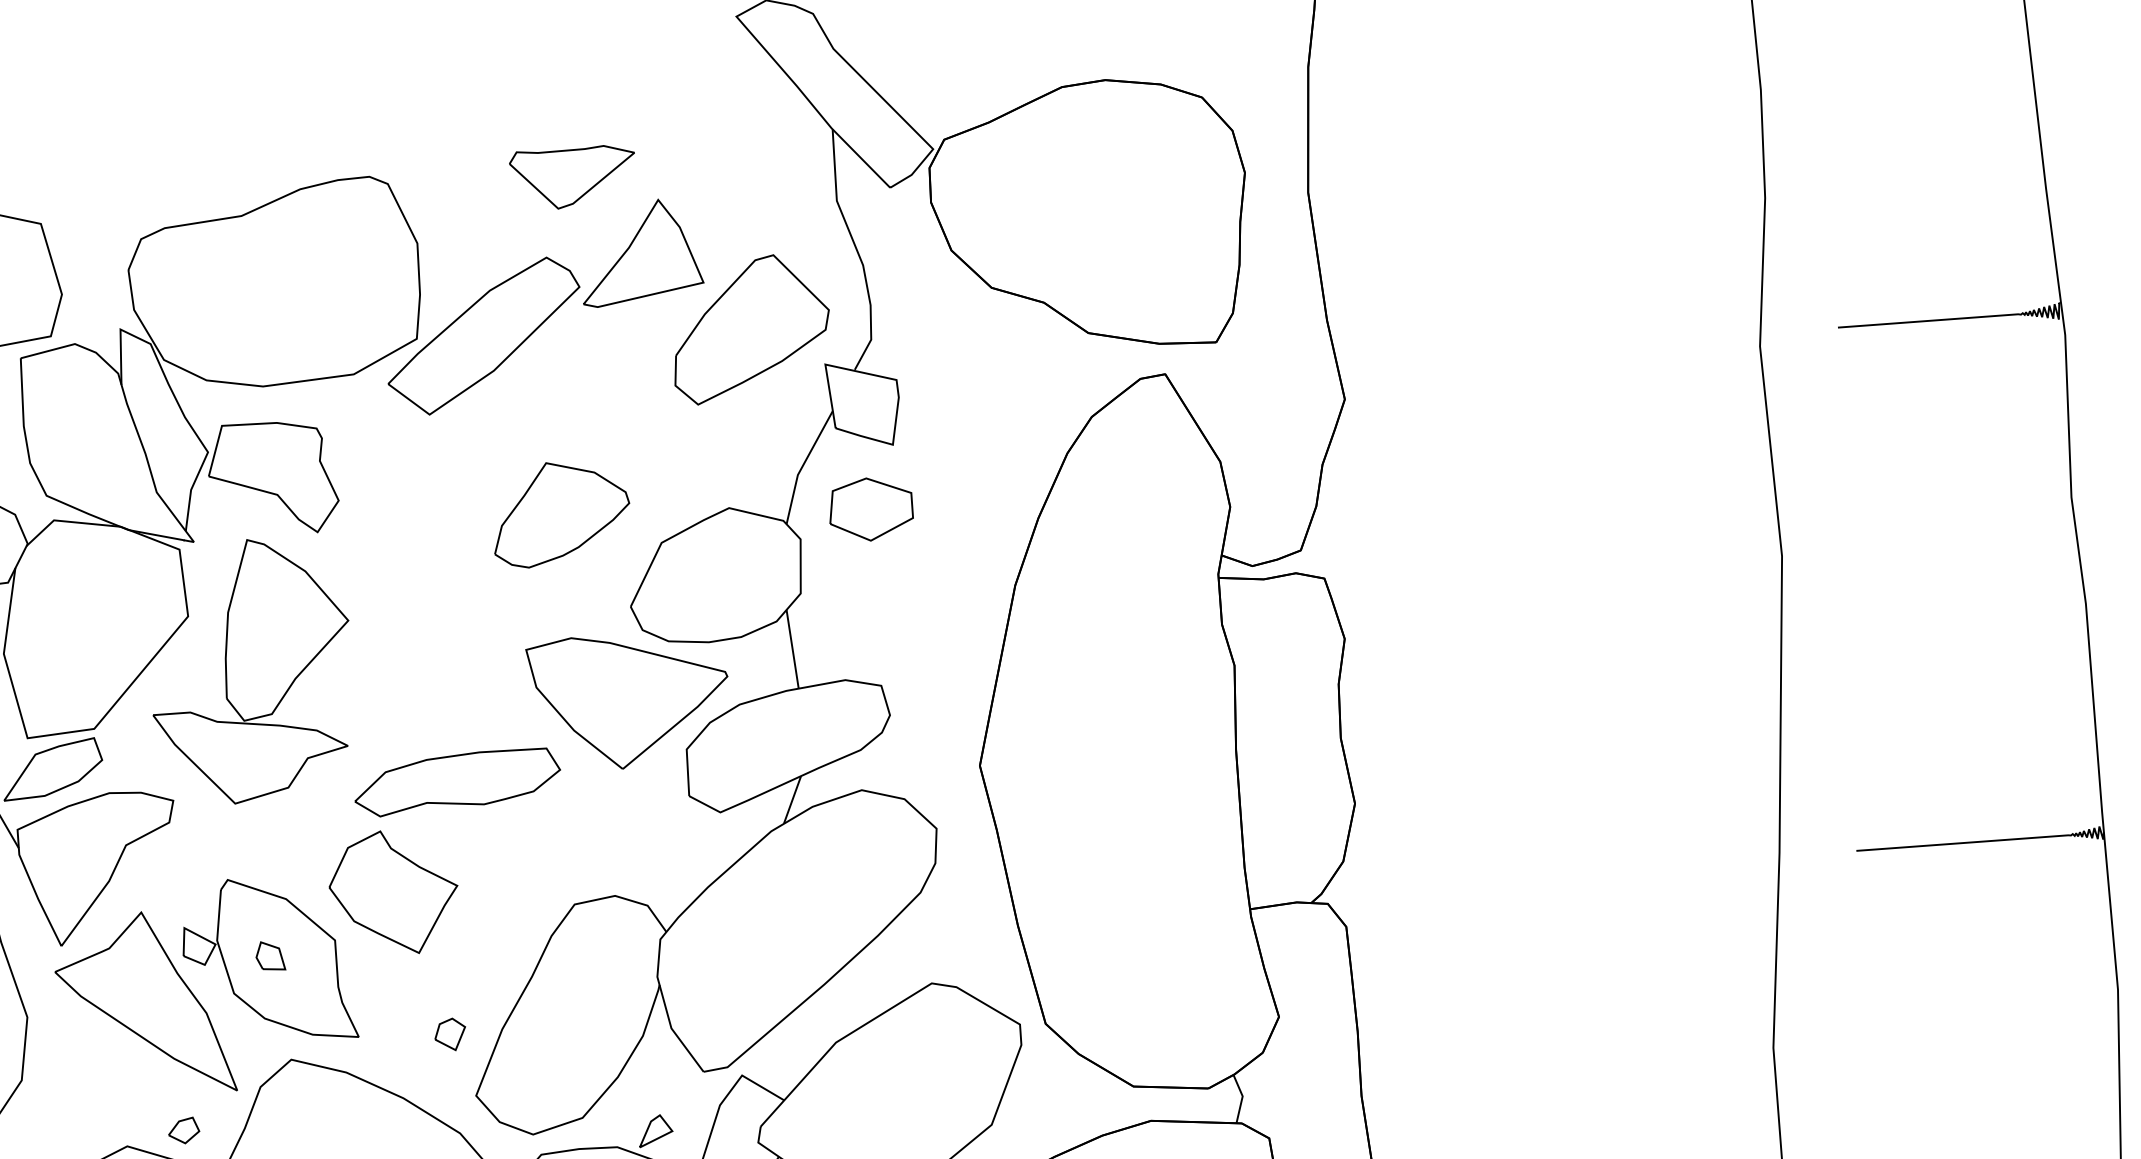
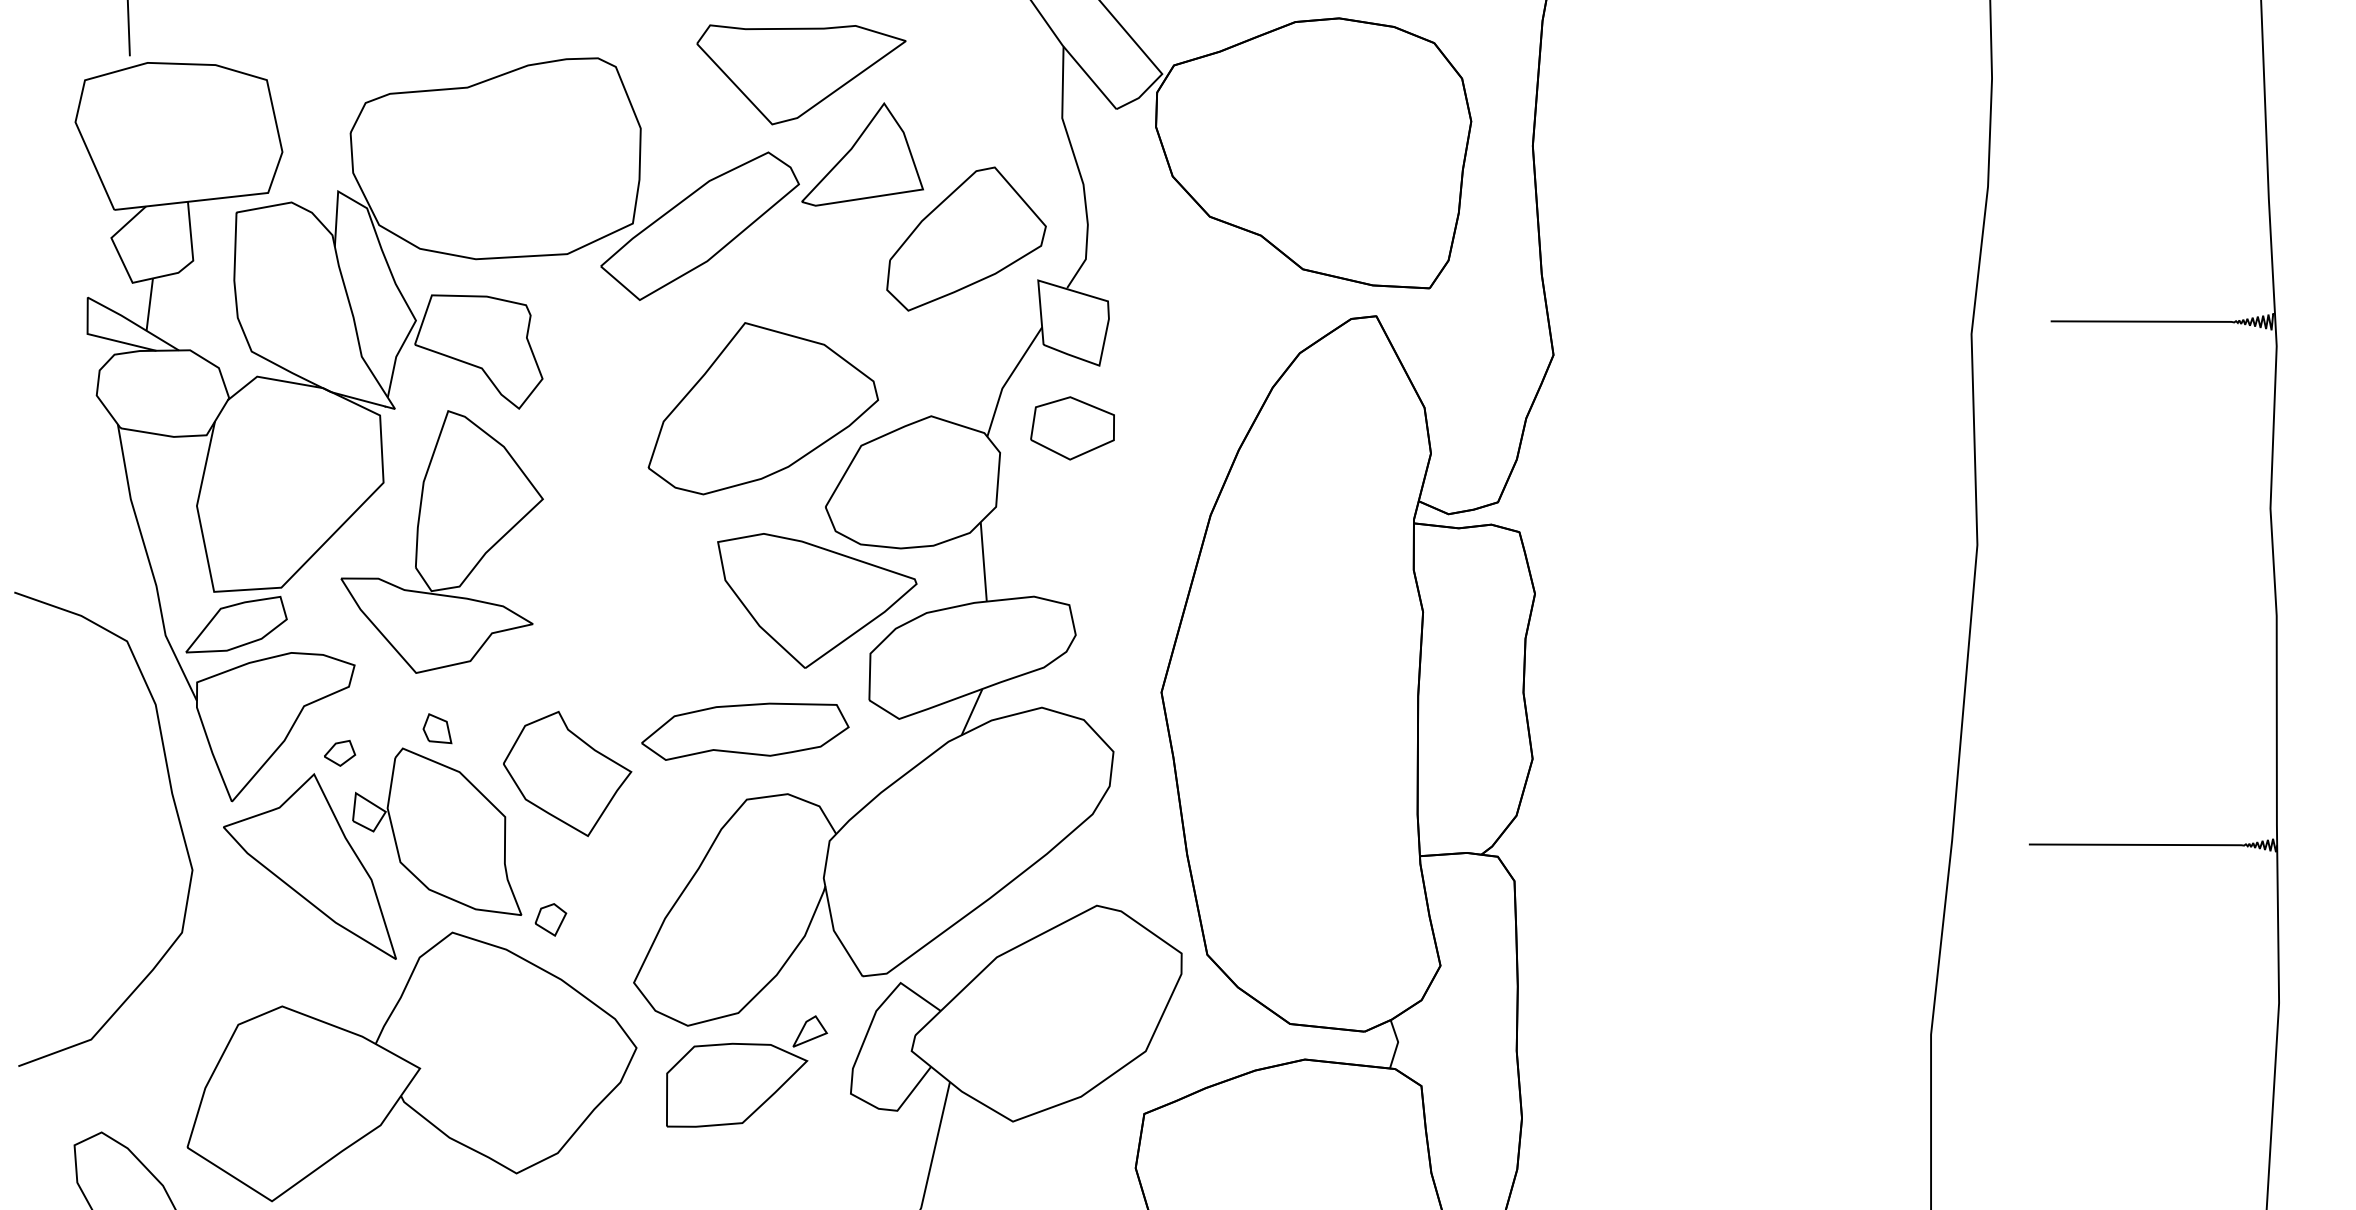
part: (573, 177) -> (801, 74), size x1.67
part: (560, 513) -> (762, 408), size x1.67
part: (457, 782) -> (745, 731), moved
part: (270, 955) -> (437, 728), moved
part: (449, 1034) -> (550, 919), moved
part: (184, 1130) -> (340, 753), moved

